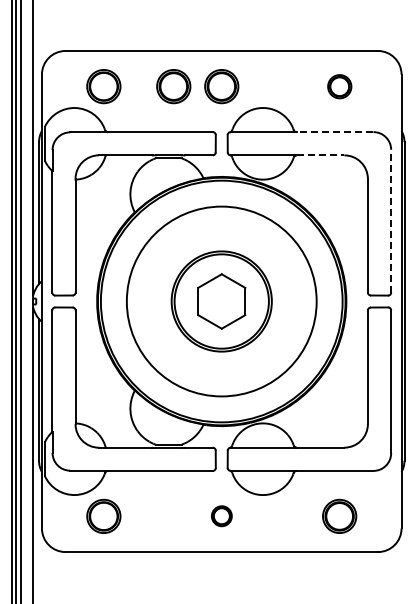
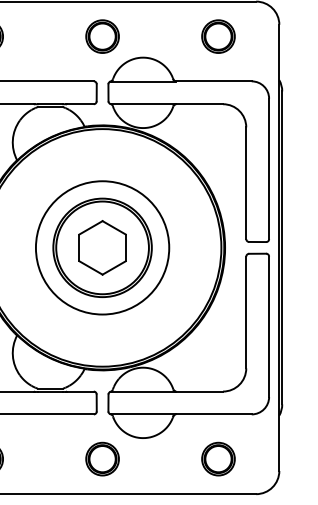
part: (173, 86) -> (55, 36), removed
part: (339, 86) -> (218, 36), size x1.43
line: (334, 132) -> (213, 81), dashed -> solid
line: (320, 155) -> (199, 104), dashed -> solid
line: (391, 220) -> (269, 168), dashed -> solid
circle: (221, 301) -> (102, 247), size x0.71
part: (221, 515) -> (102, 458), size x1.67

